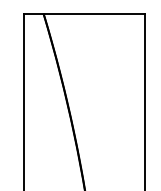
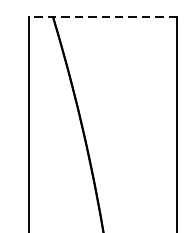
line: (84, 13) -> (102, 16), solid -> dashed

